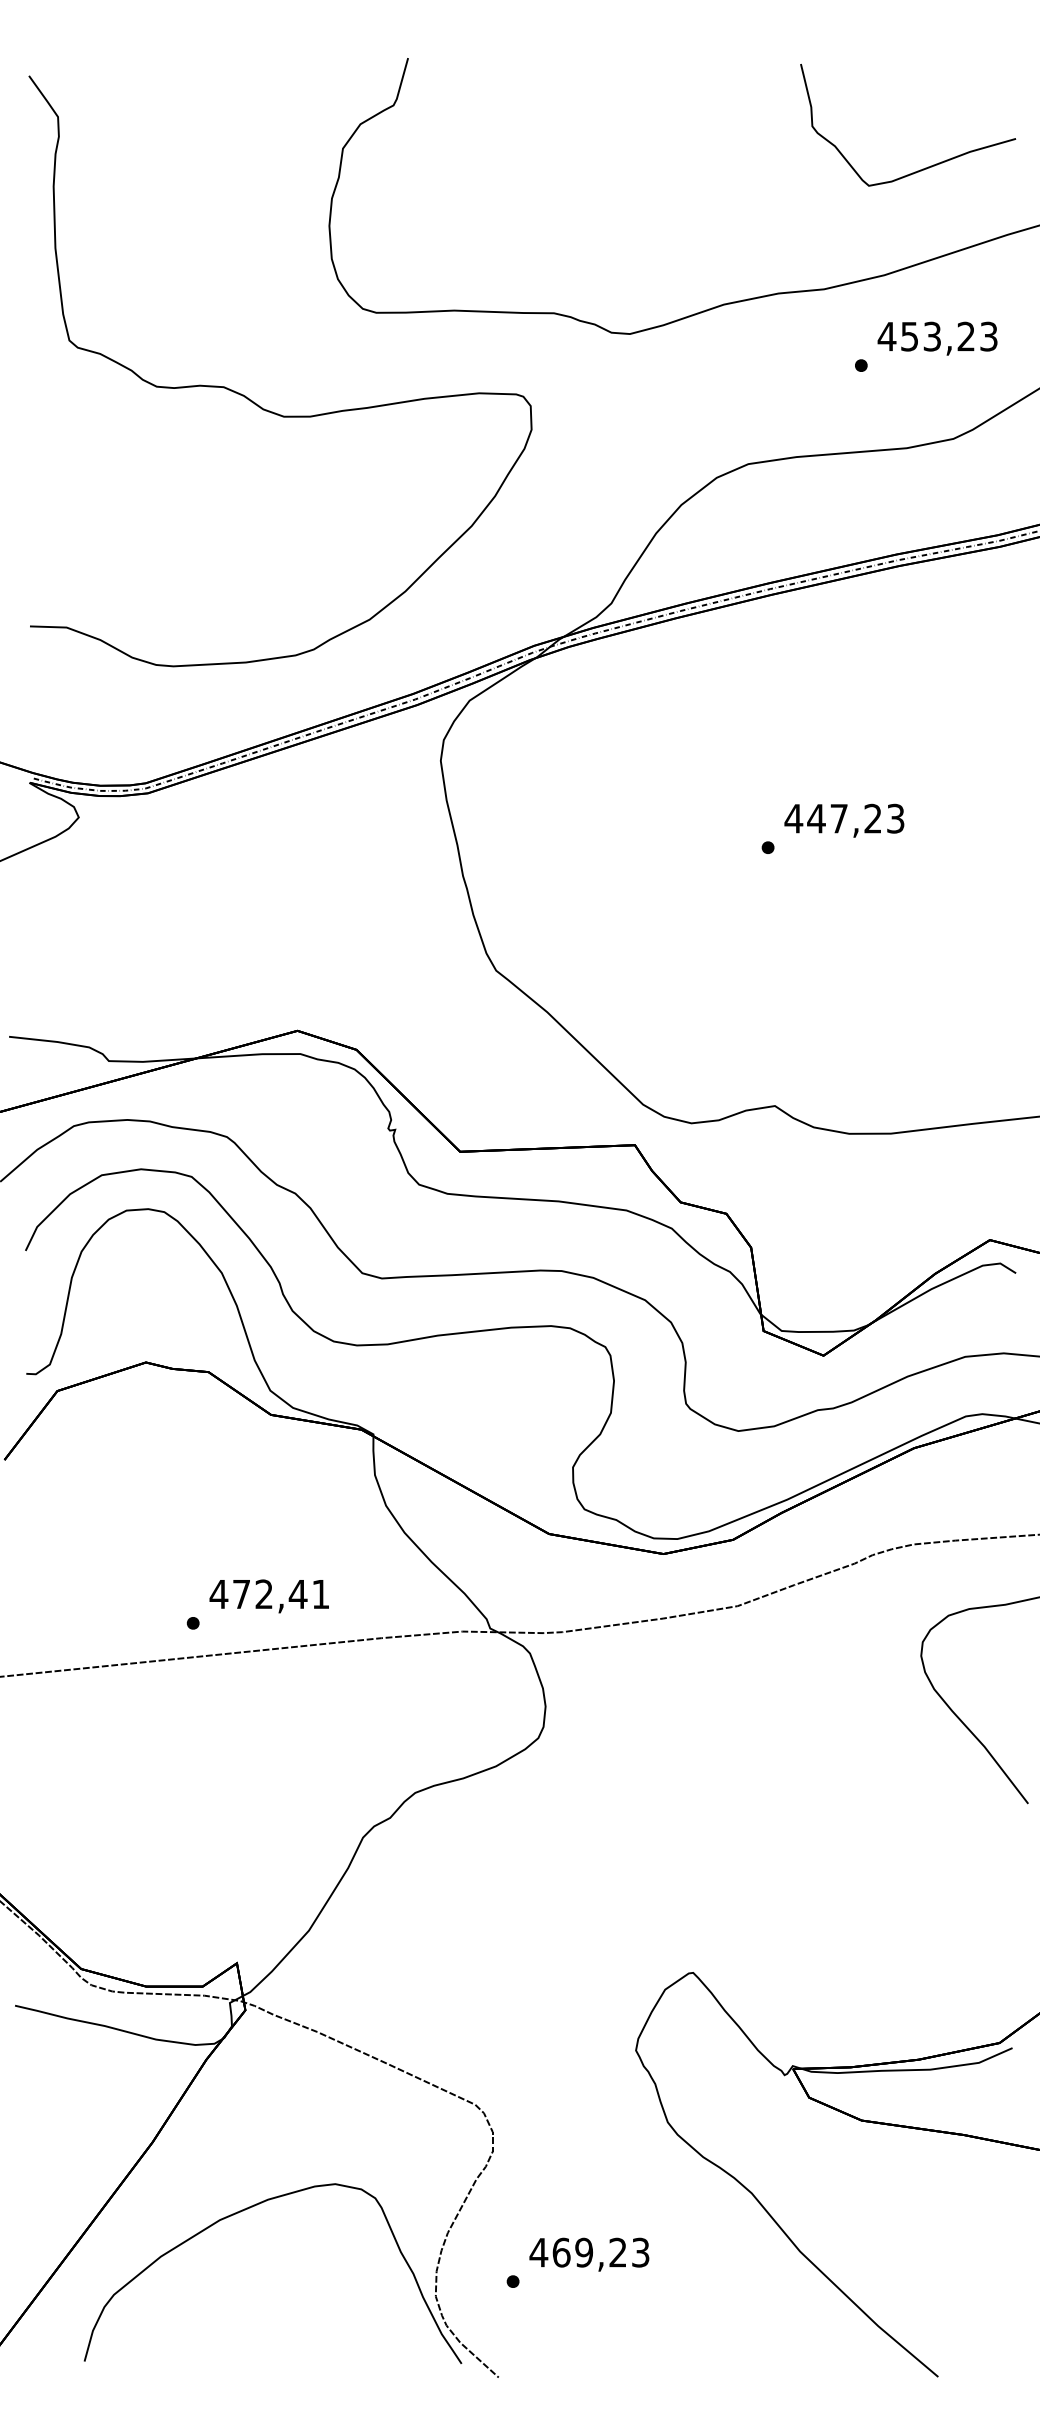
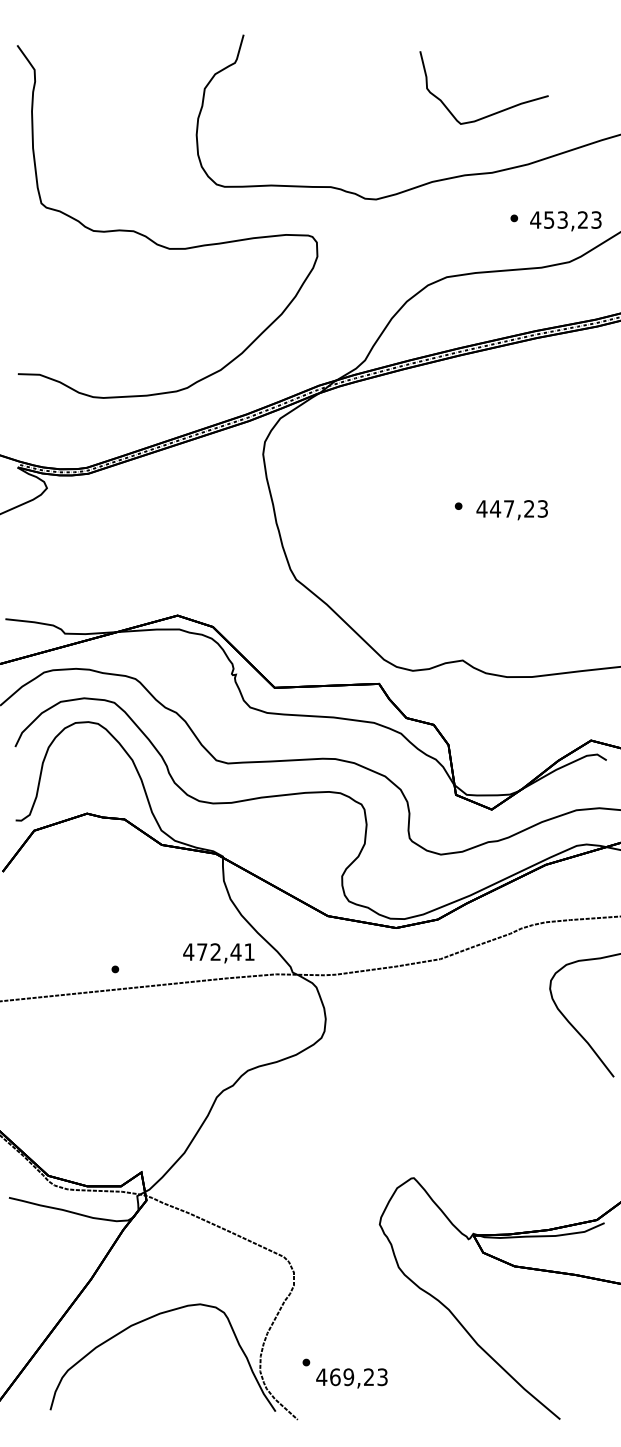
curve: (925, 166) -> (494, 112), moved
text: (936, 339) -> (565, 221), moved
text: (843, 821) -> (511, 510), moved
text: (268, 1596) -> (218, 953), moved
text: (588, 2254) -> (351, 1378), moved

